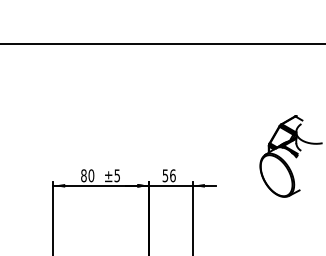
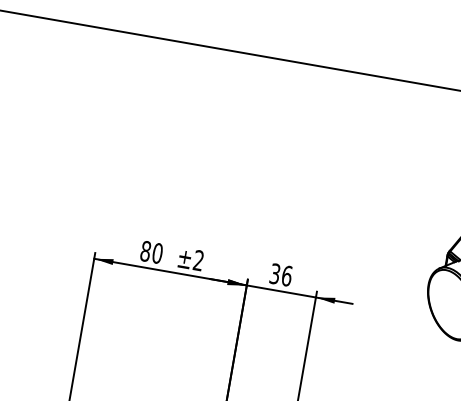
text: (116, 175) -> (197, 259), ±5 -> ±2
text: (165, 175) -> (275, 273), 56 -> 36

